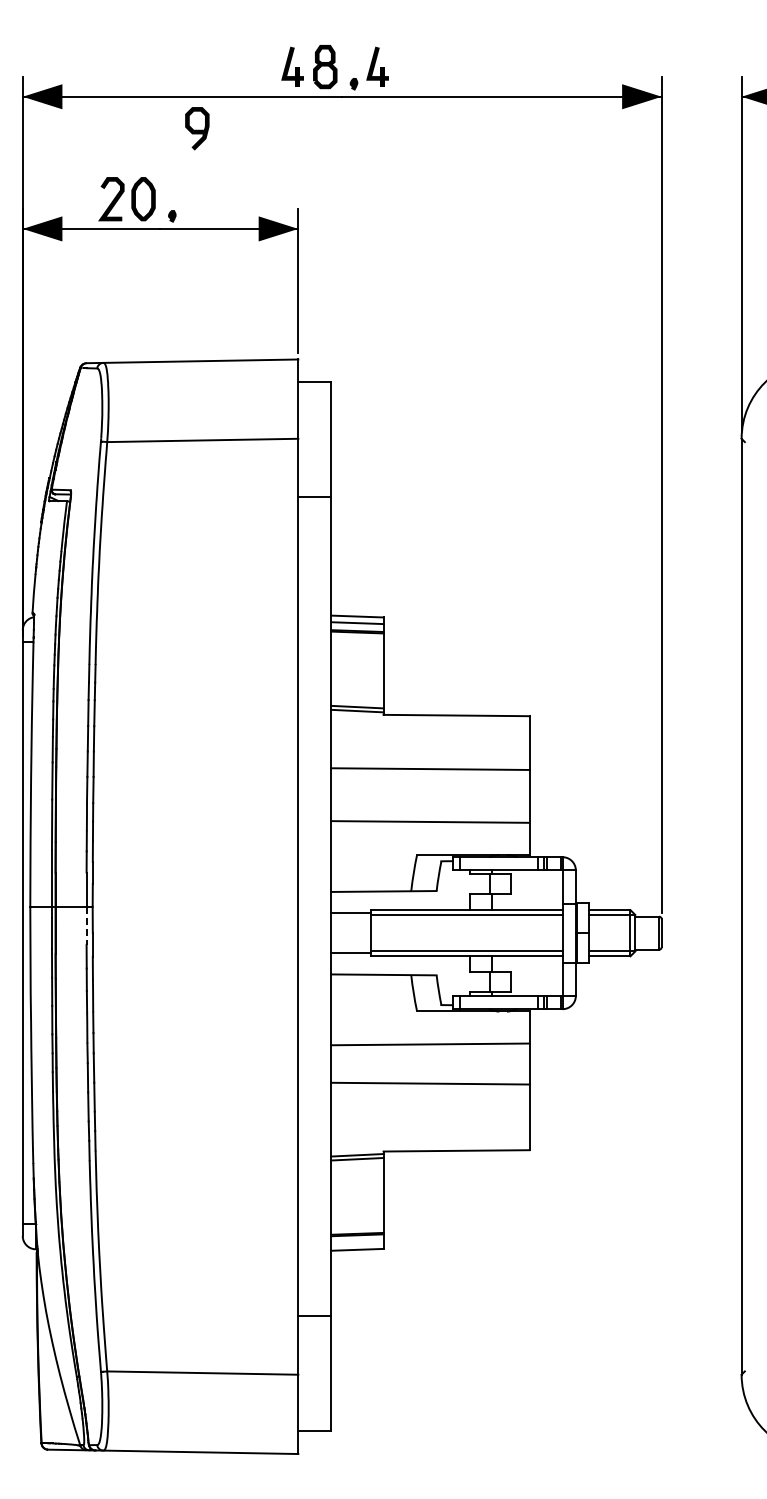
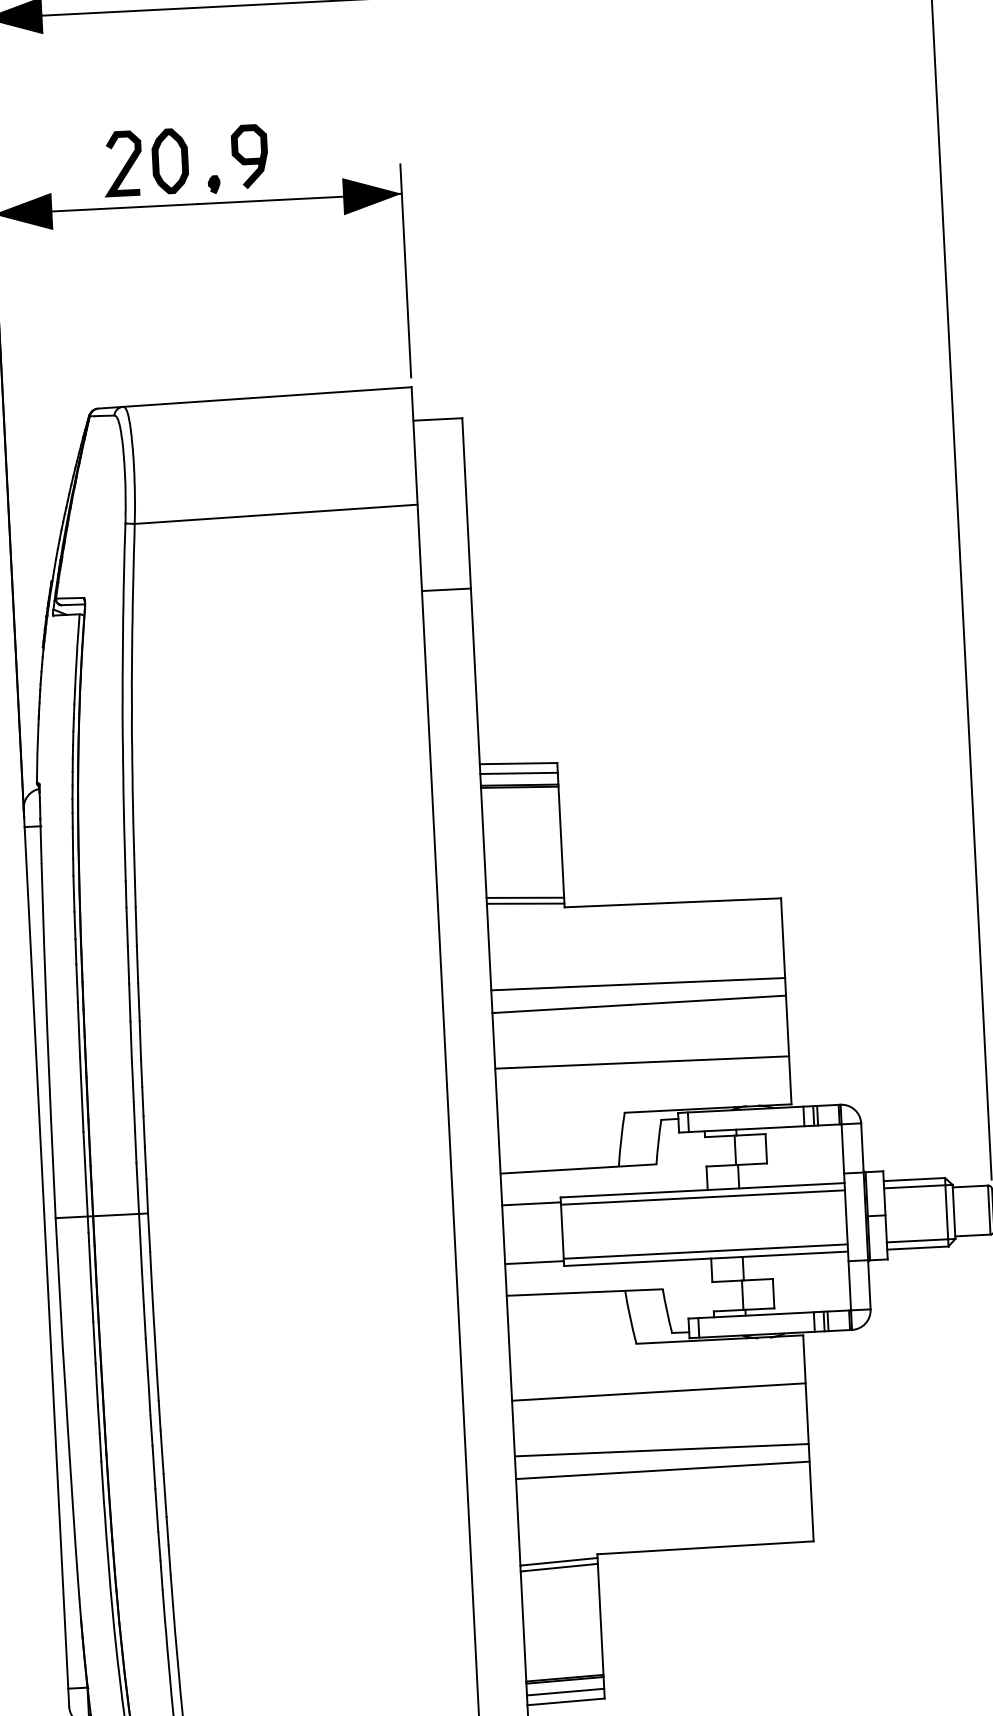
curve: (197, 129) -> (250, 157), moved
line: (430, 782) -> (639, 1004), added
line: (86, 926) -> (140, 1243), dashed -> solid
line: (430, 1097) -> (662, 1470), added
line: (357, 1243) -> (565, 1692), added

